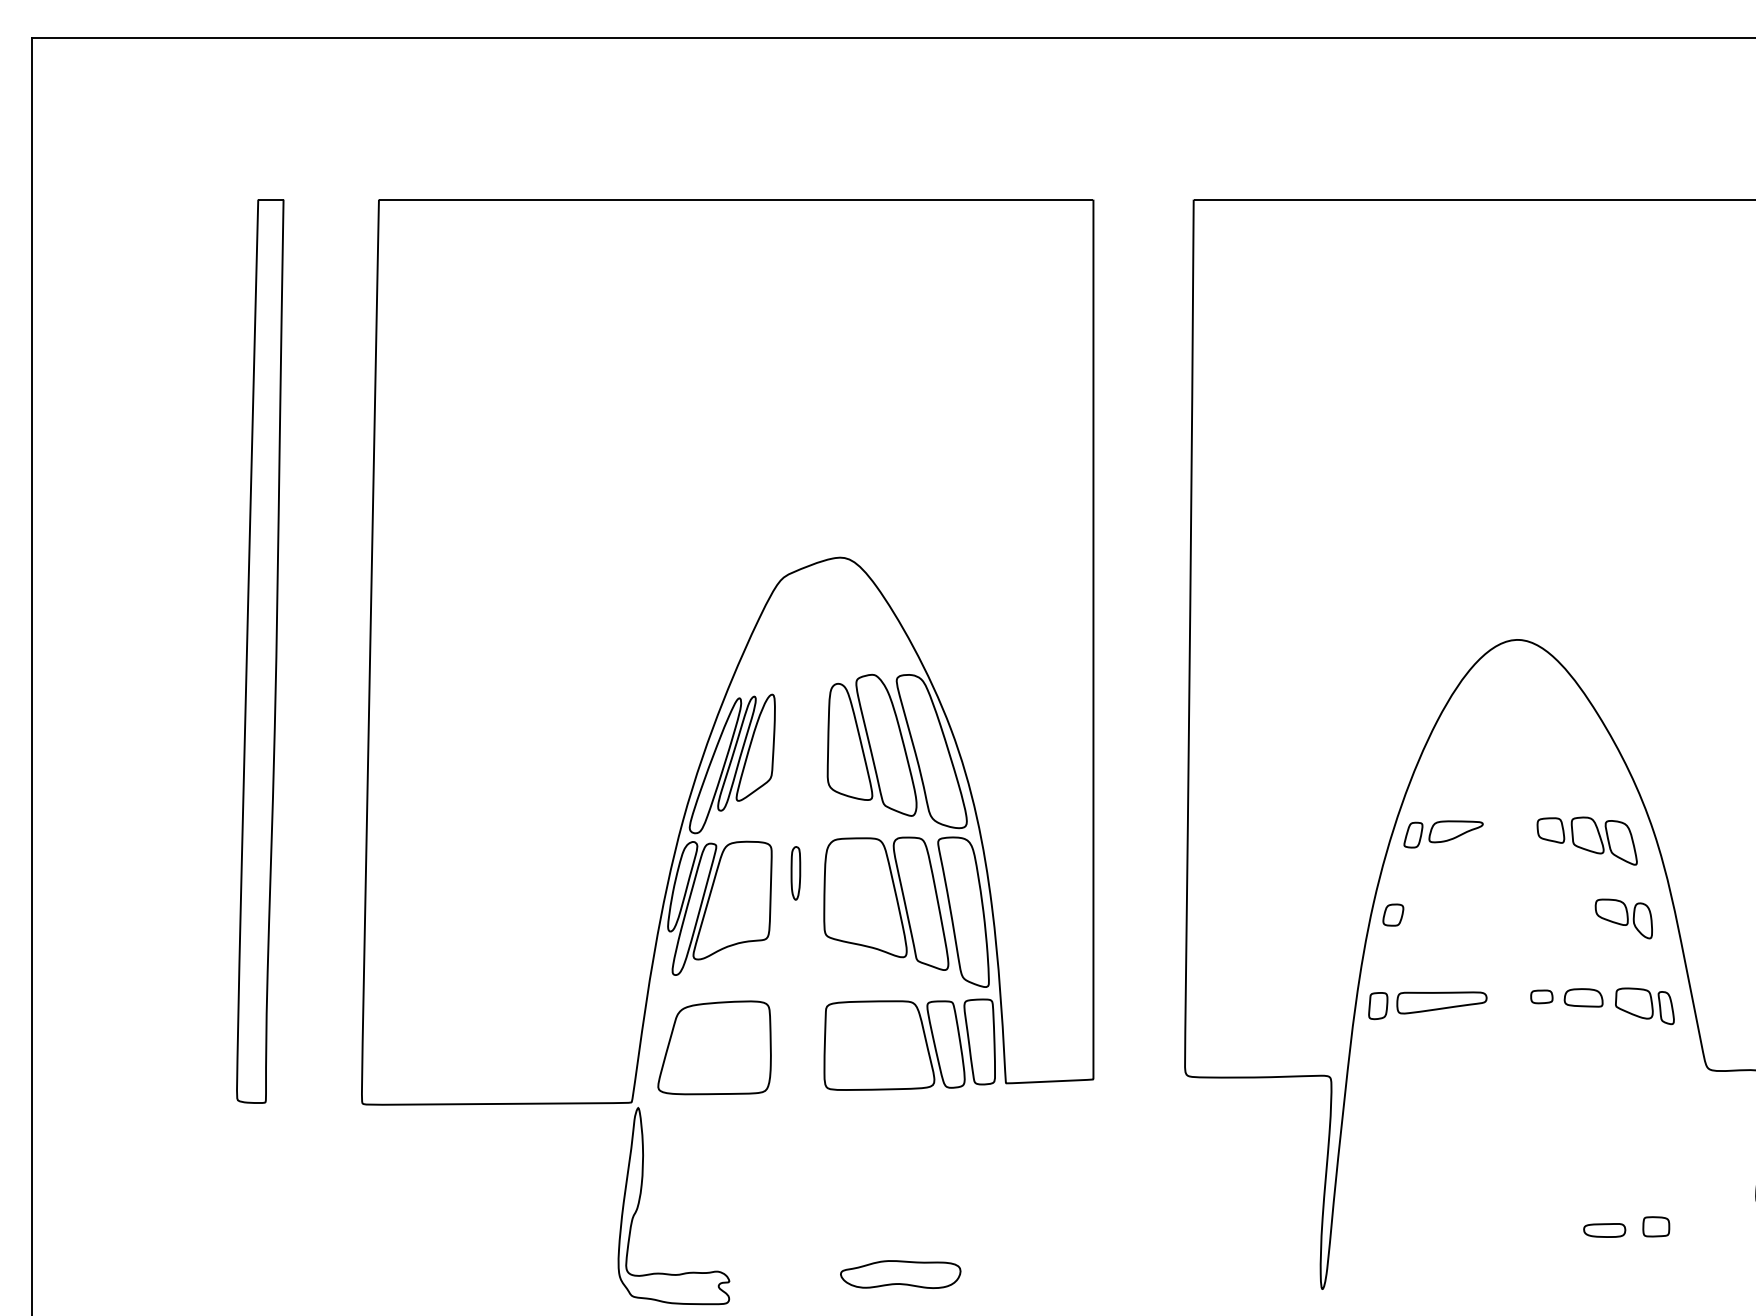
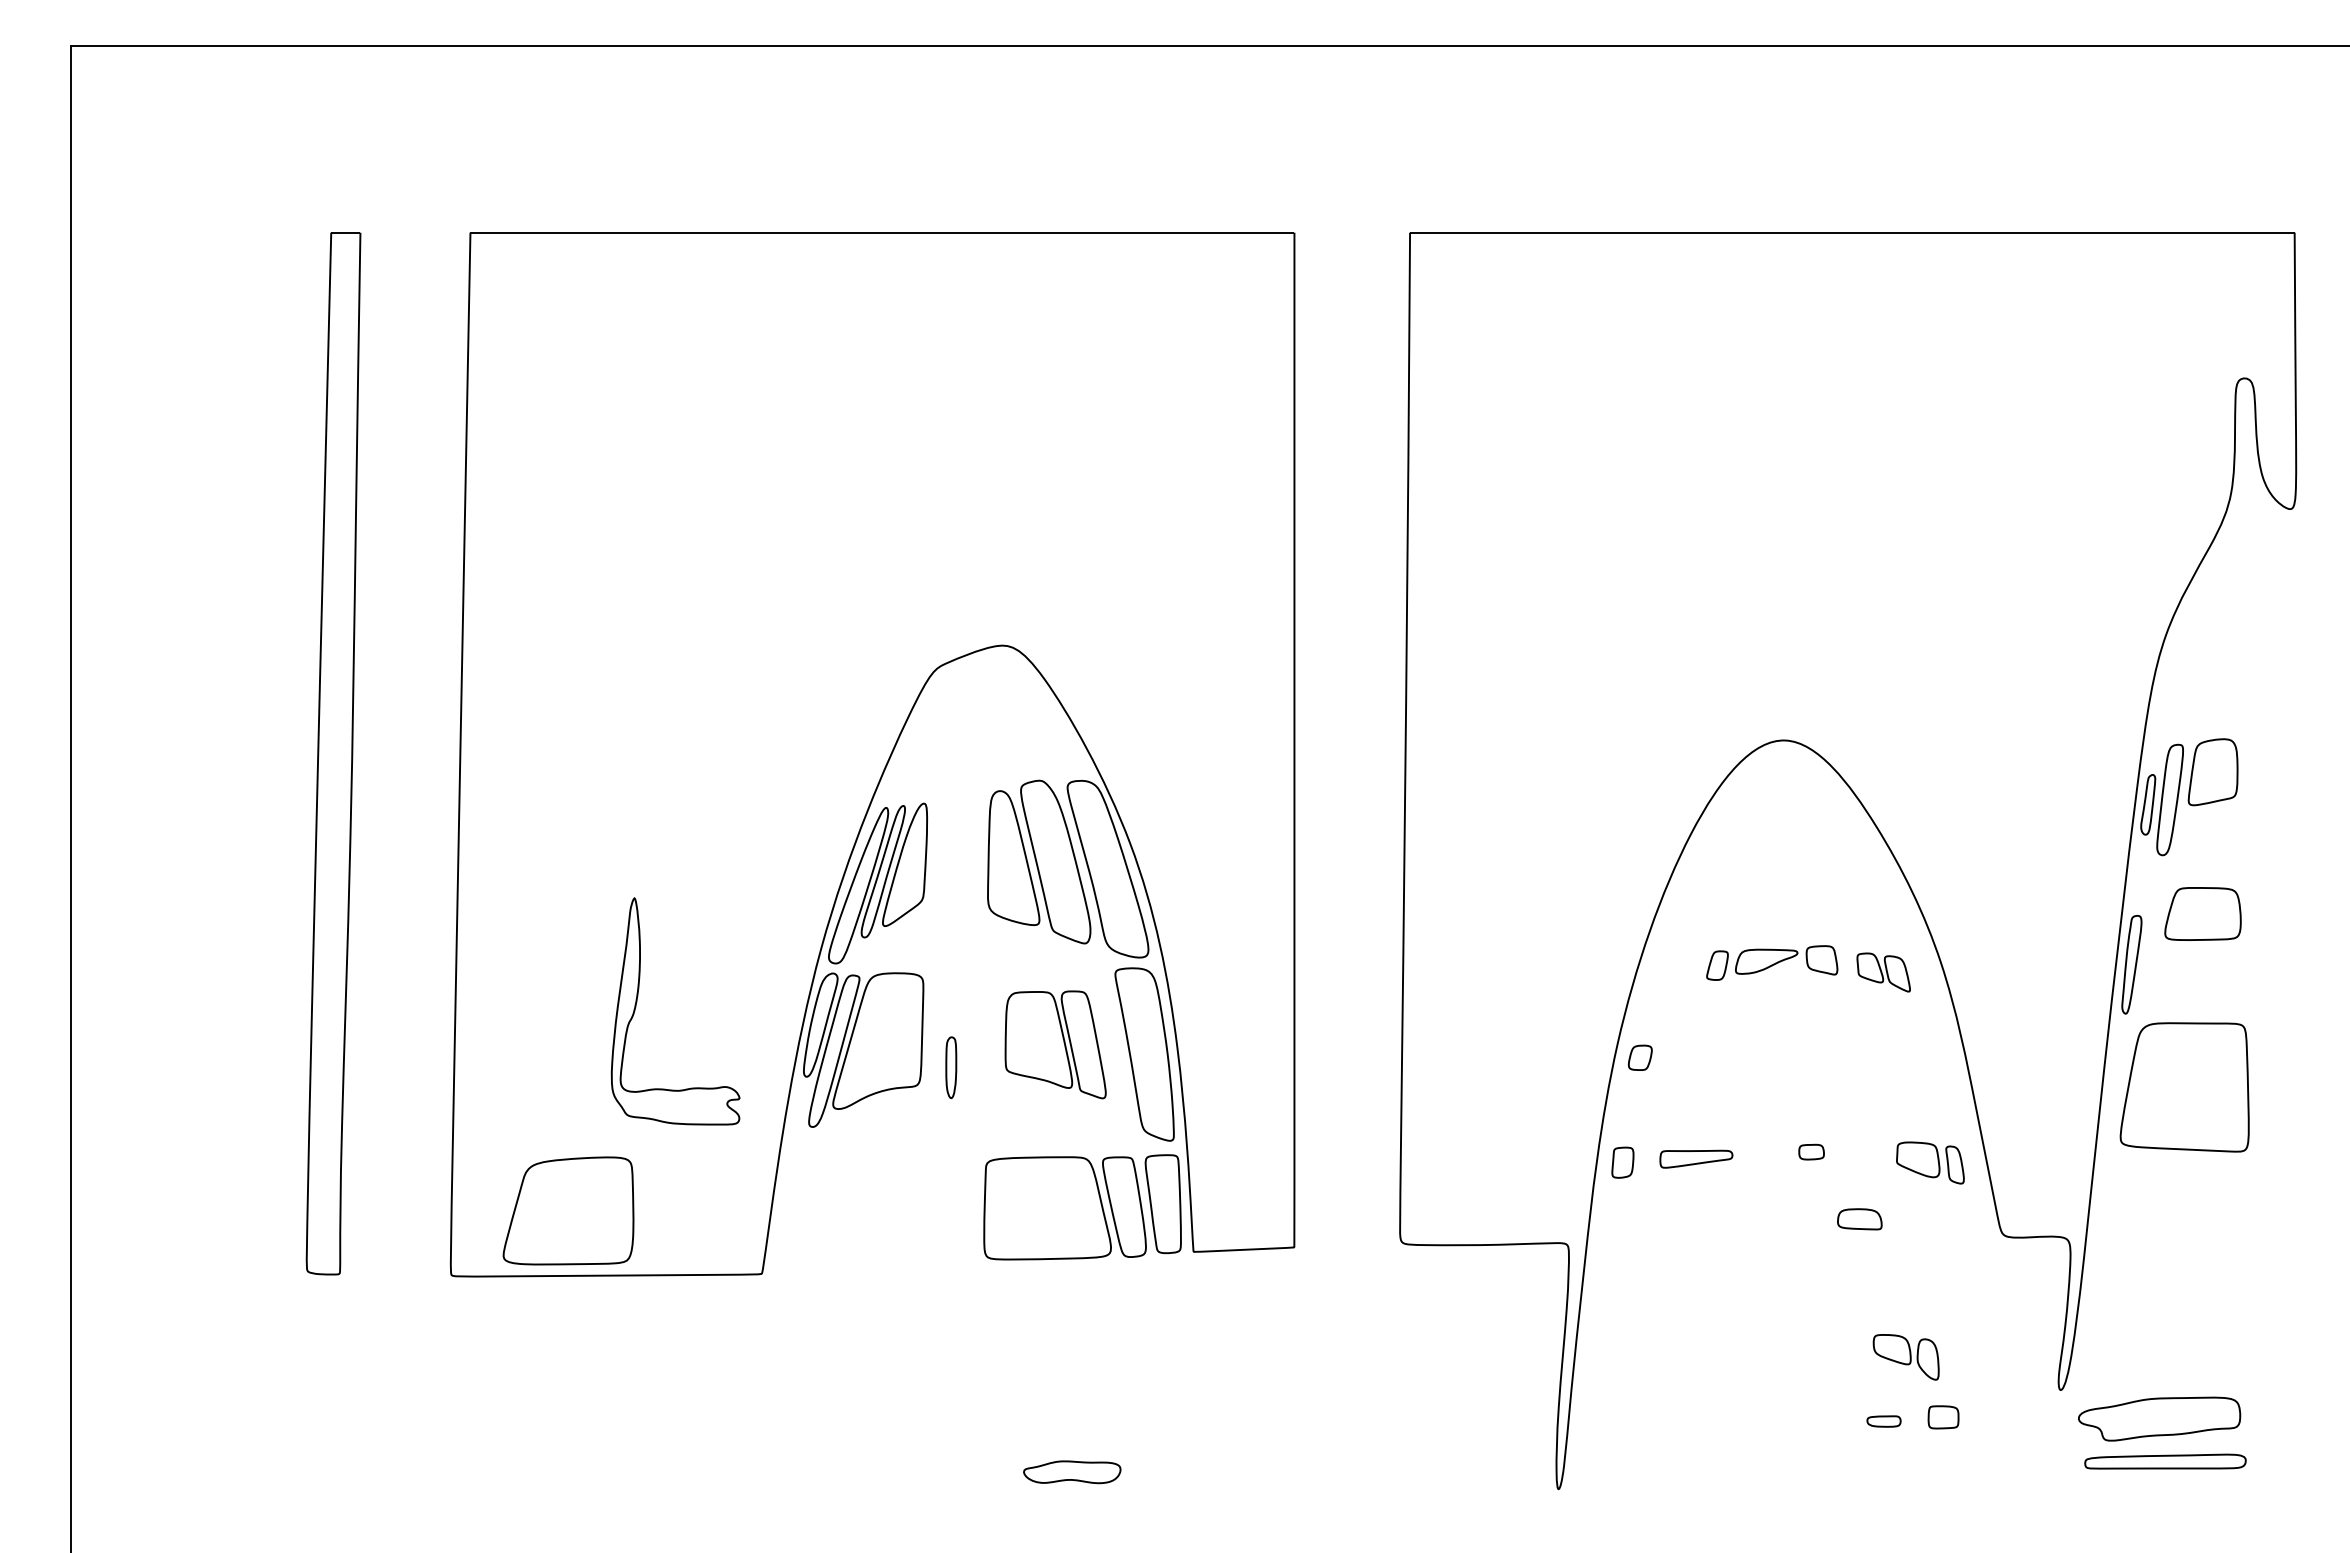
part: (1443, 834) -> (1752, 964), moved
part: (1604, 841) -> (1883, 972), size x0.7
part: (796, 873) -> (951, 1067), moved
part: (886, 903) -> (1055, 1044), size x0.7
part: (1623, 919) -> (1905, 1357), moved
part: (1583, 998) -> (1859, 1219), moved
part: (1442, 1003) -> (1696, 1159), size x0.7
part: (714, 1047) -> (568, 1210), moved
part: (640, 1198) -> (637, 1002), moved
part: (1604, 1230) -> (1883, 1421), size x0.7
part: (900, 1273) -> (1072, 1471), size x0.7

